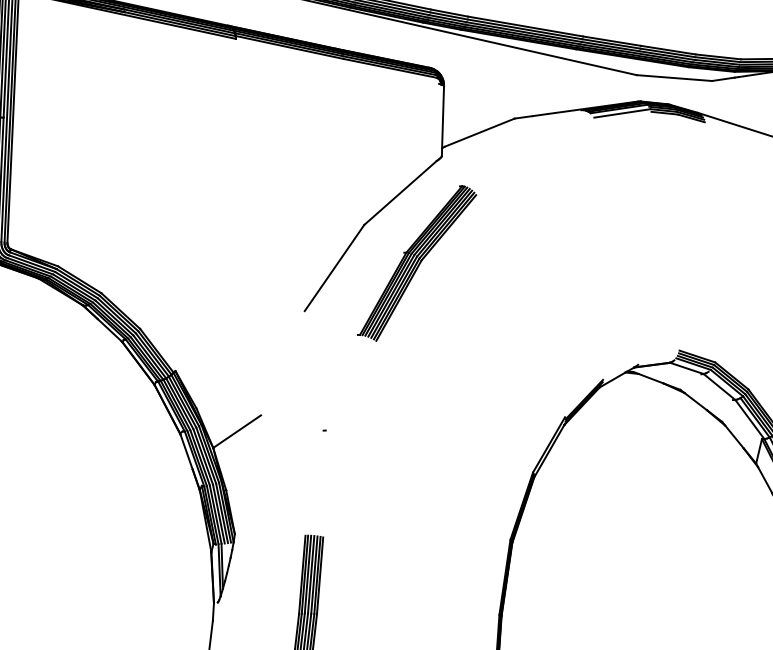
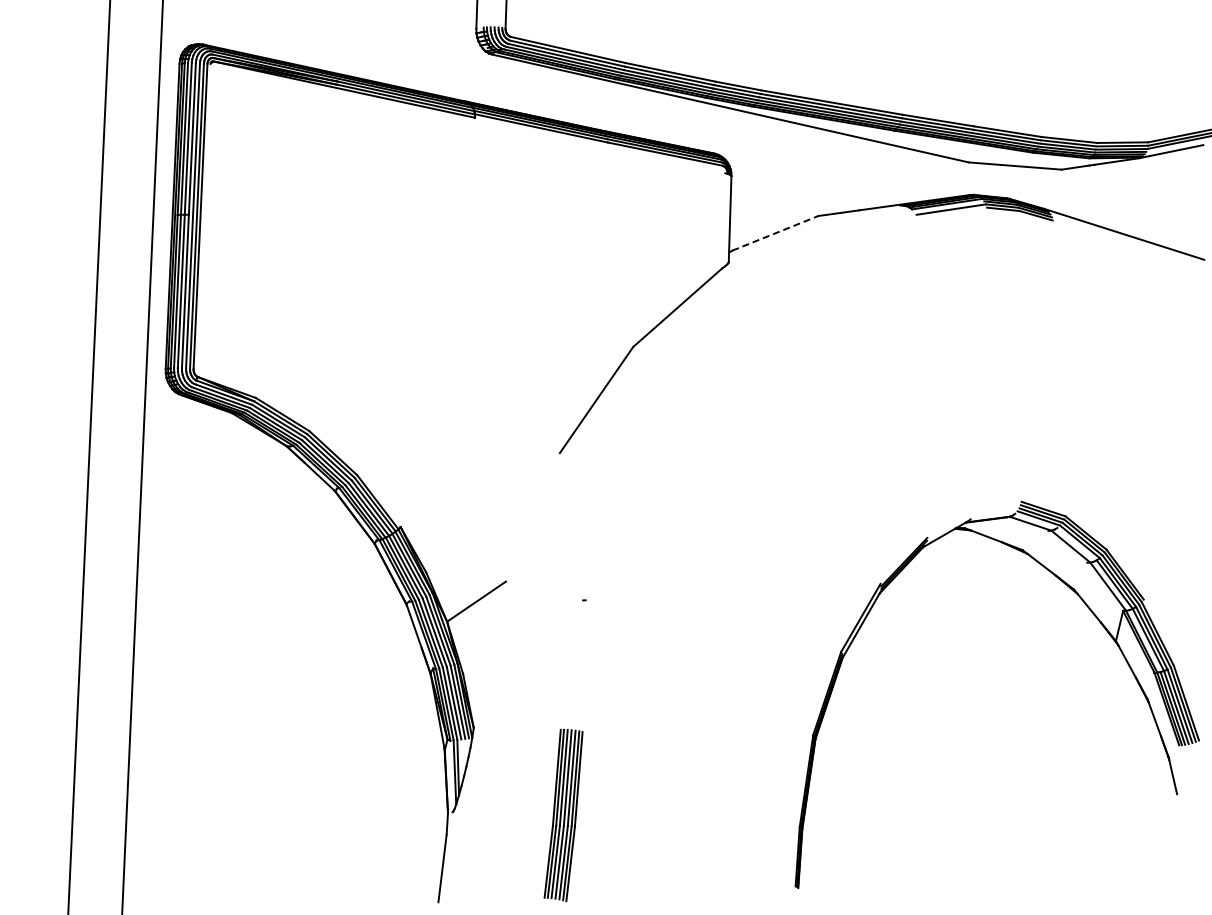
line: (479, 132) -> (775, 233), solid -> dashed
part: (417, 263) -> (698, 394), removed

